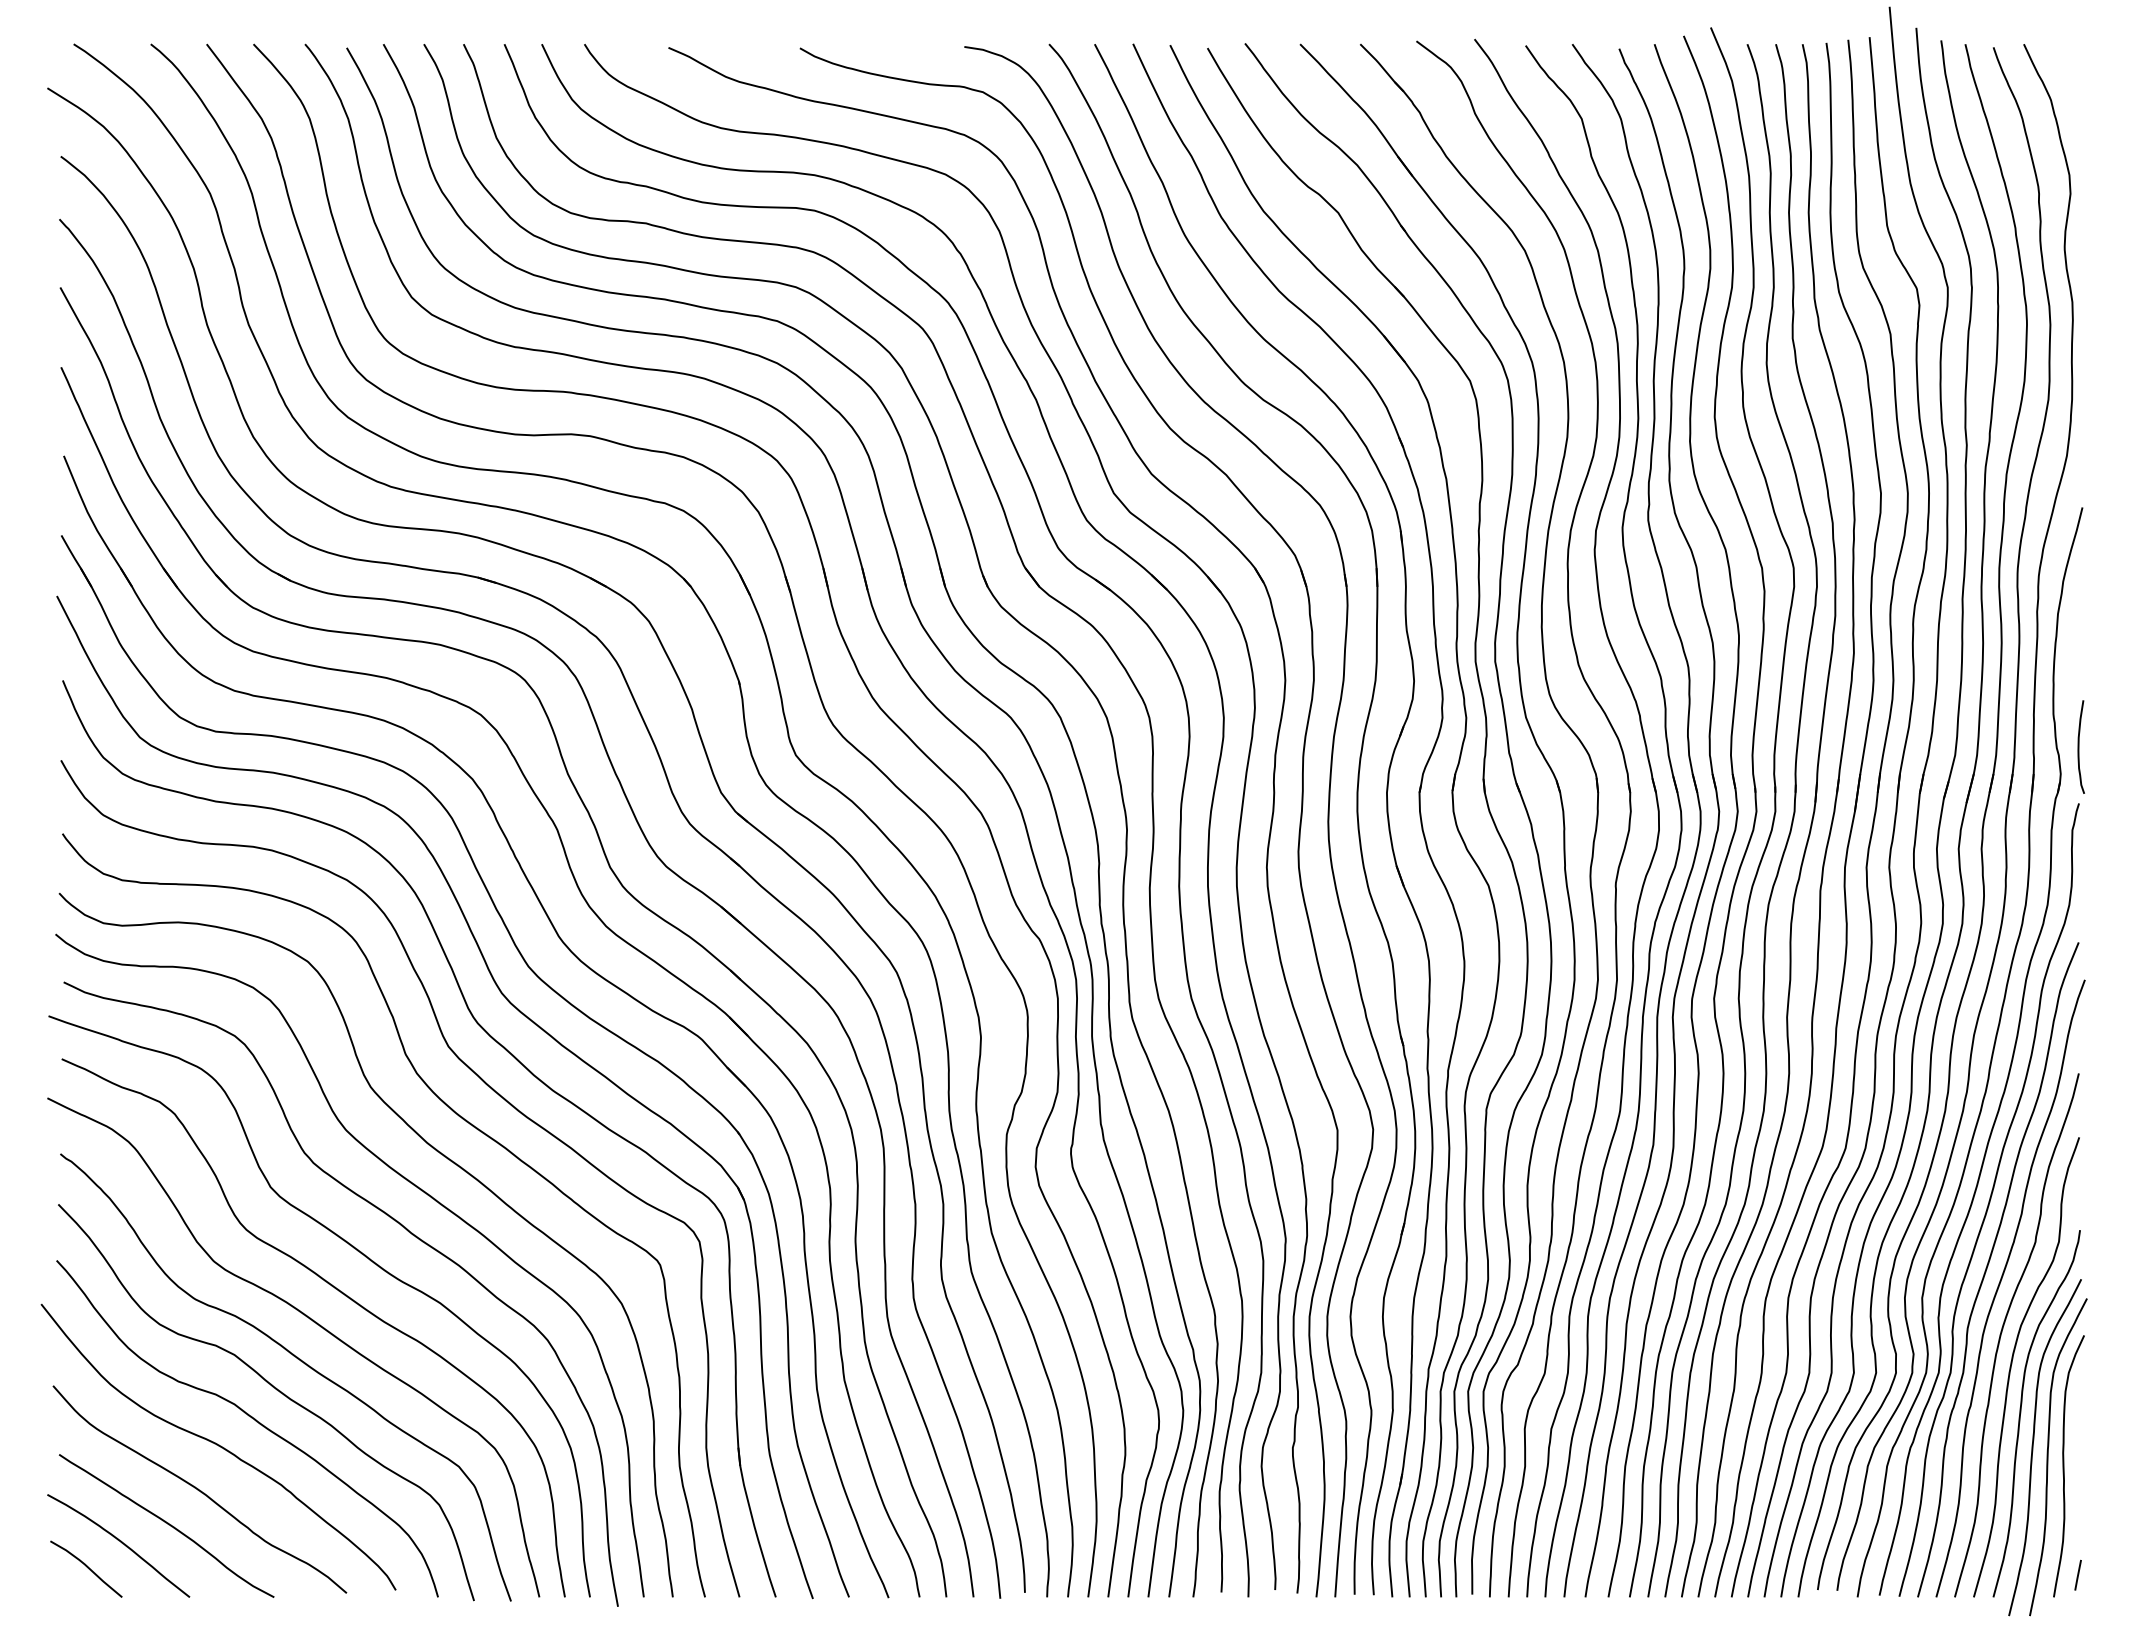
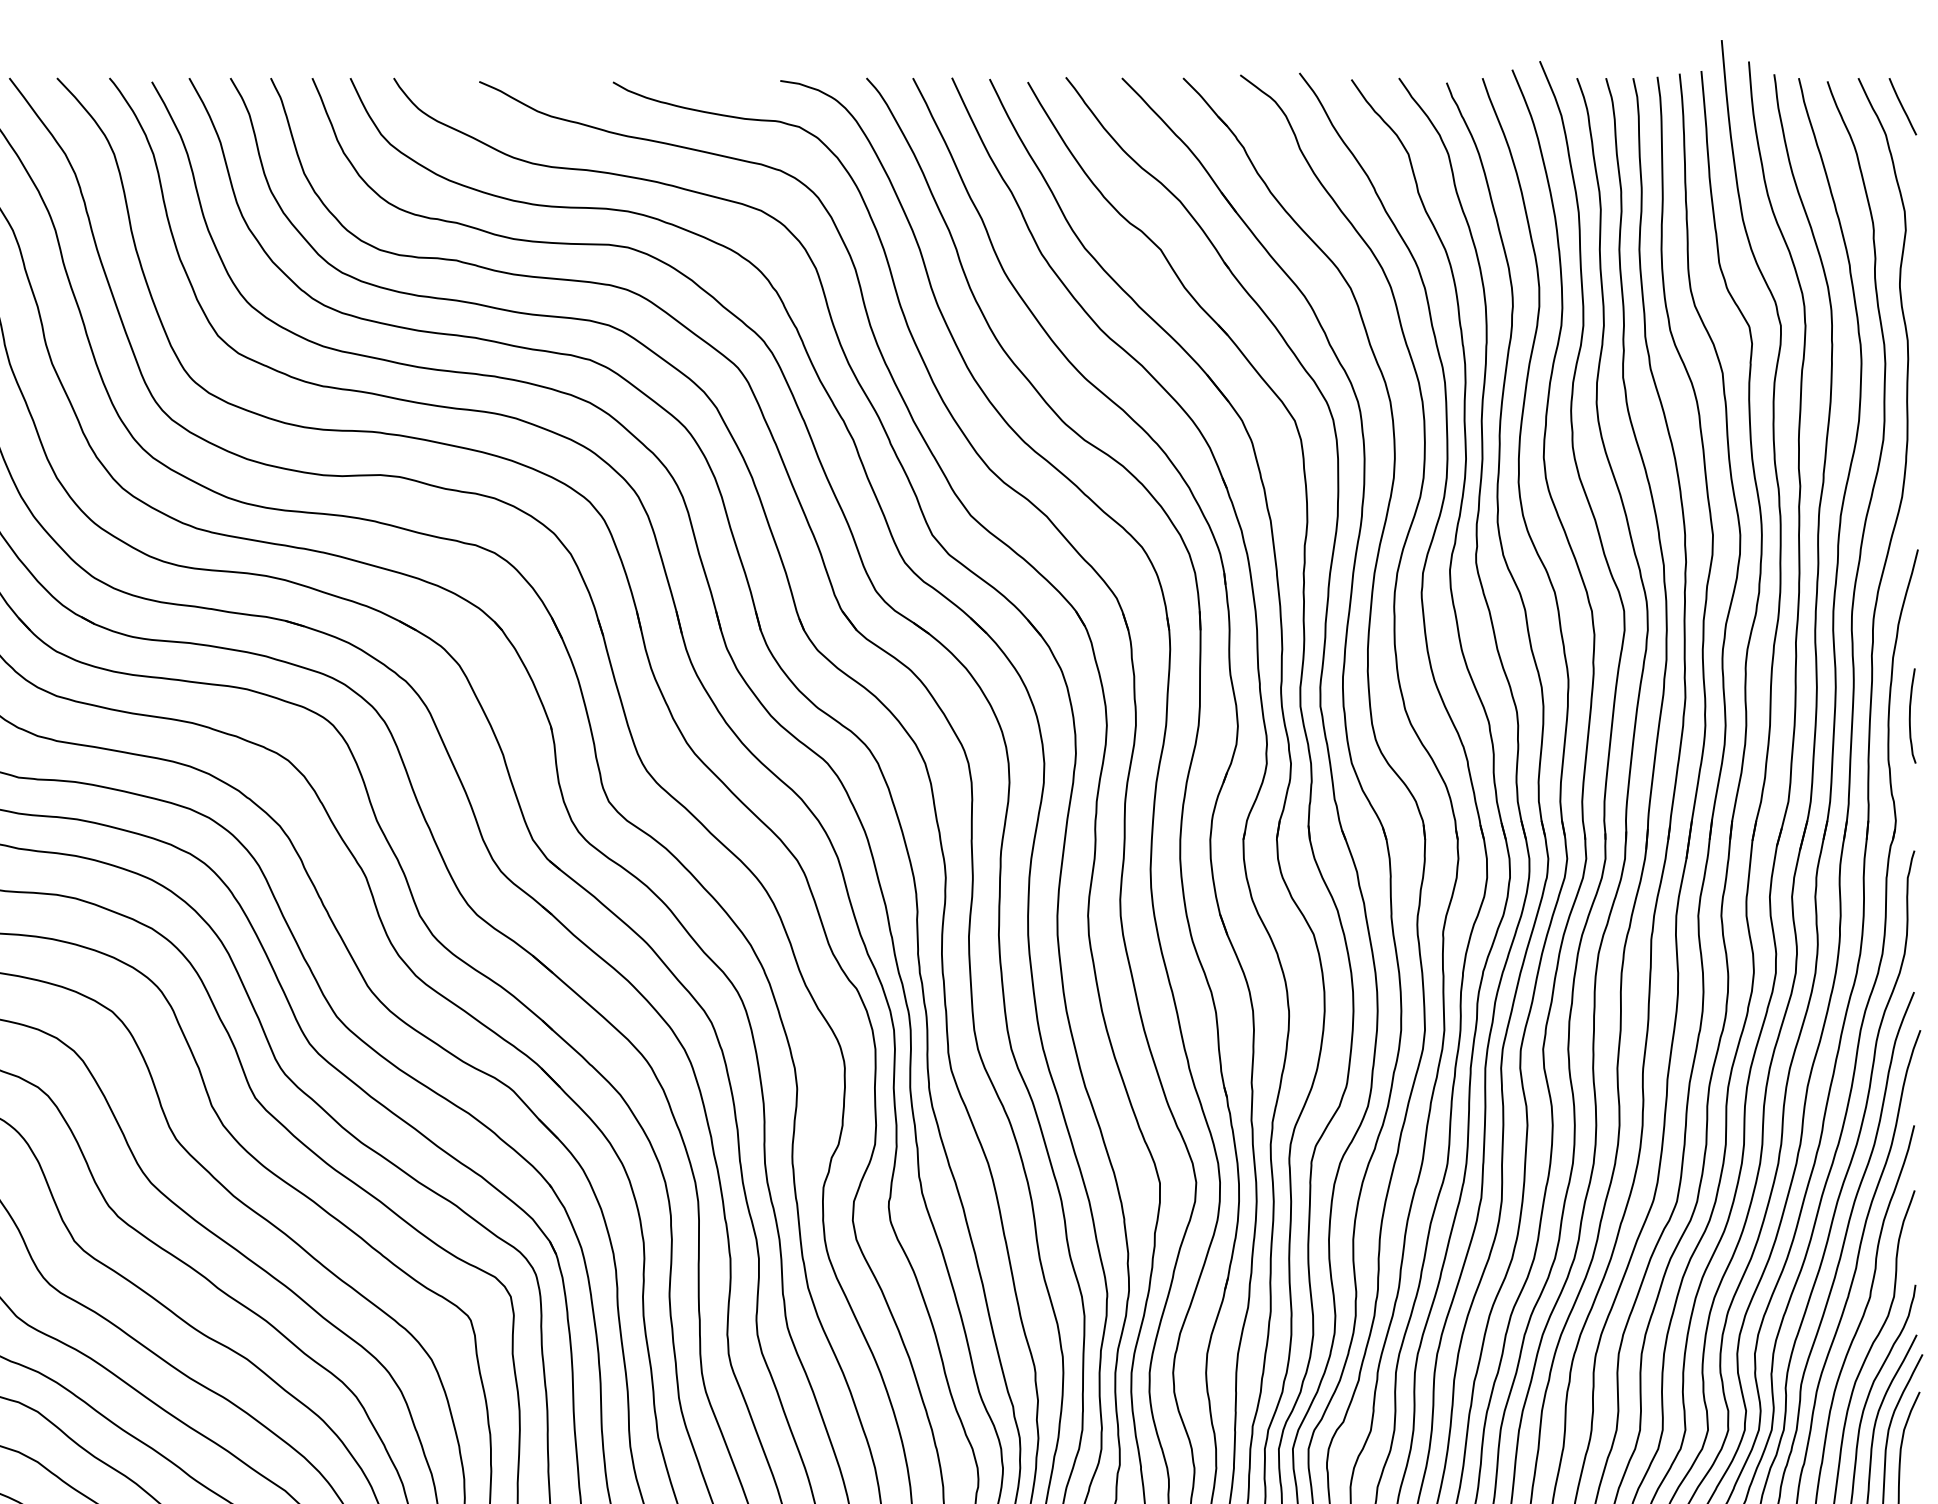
line: (2067, 72) -> (1902, 106), added
curve: (2079, 746) -> (1910, 715), moved

